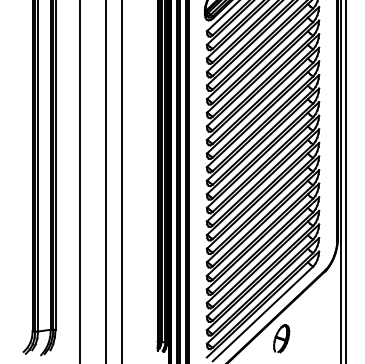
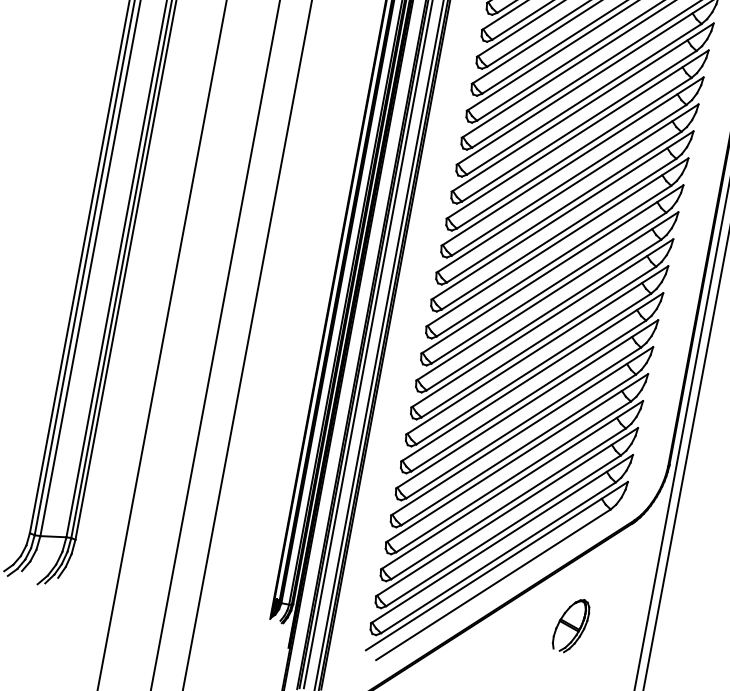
part: (281, 338) -> (571, 625), moved

